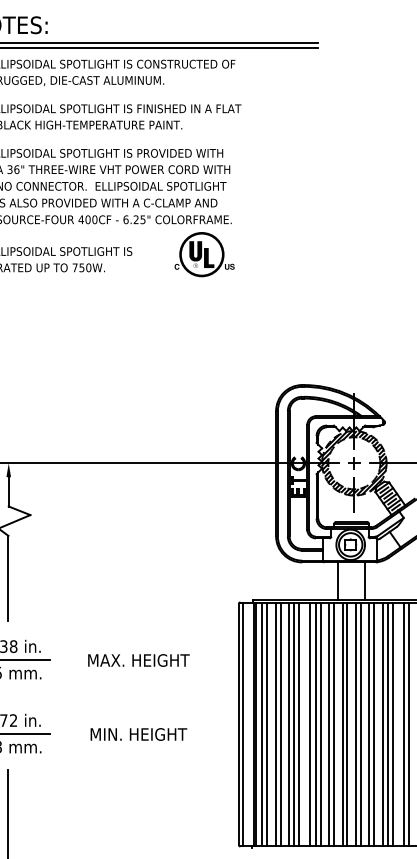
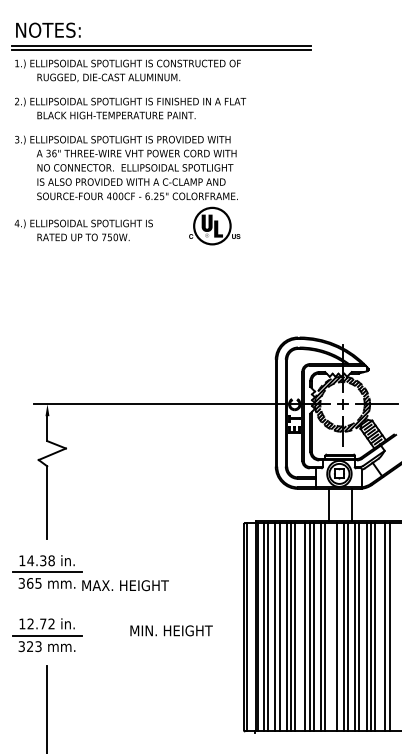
text: (138, 660) -> (125, 585), moved
line: (342, 724) -> (332, 627), removed
text: (138, 734) -> (171, 630), moved

